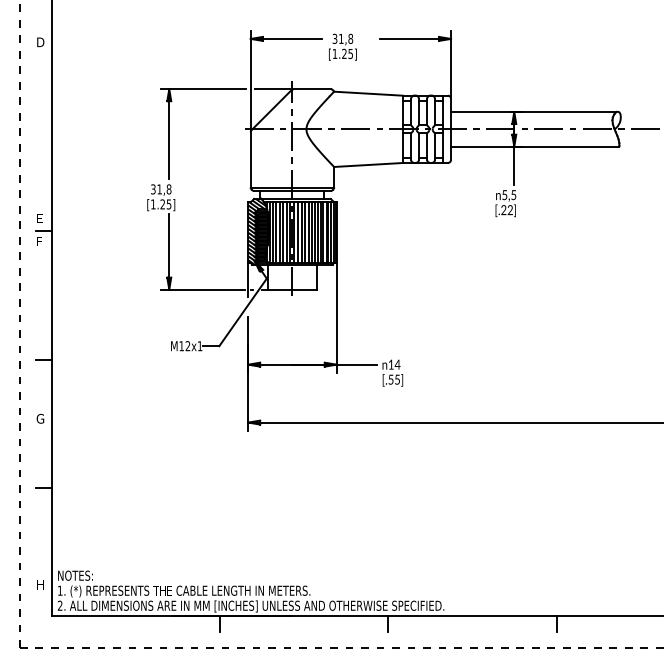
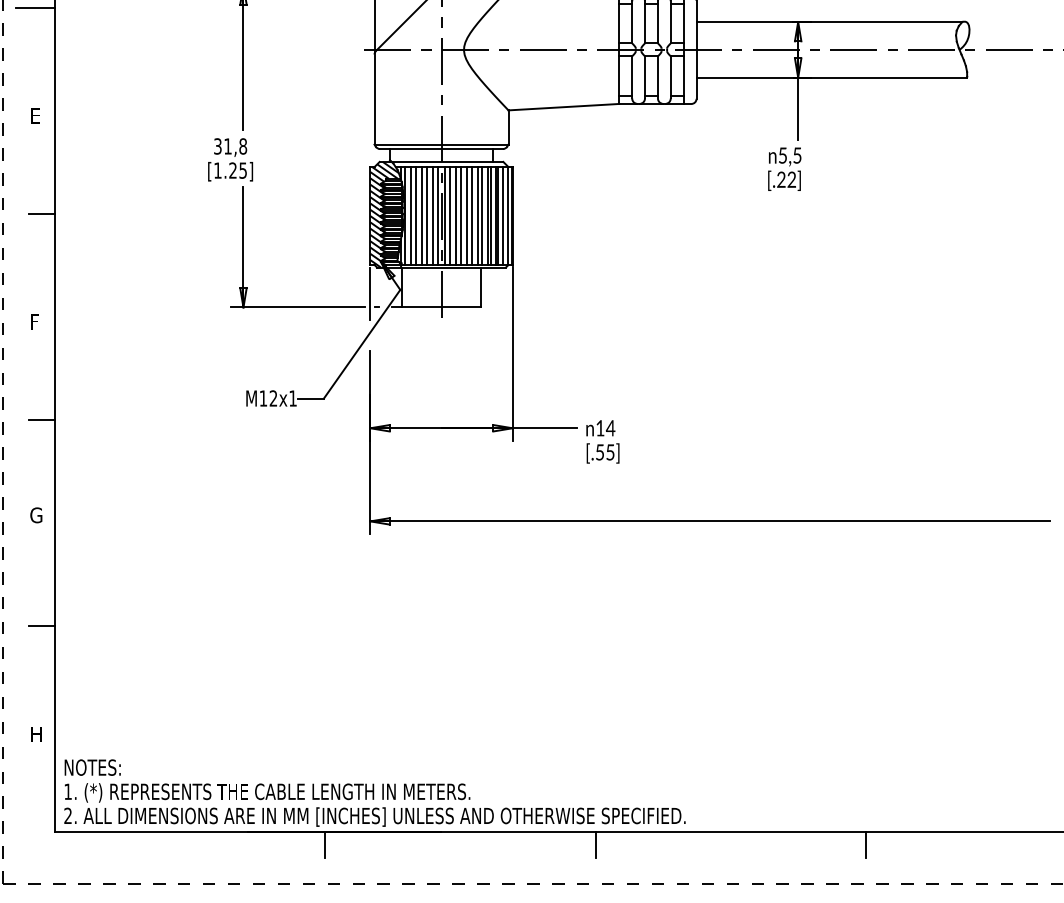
line: (39, 103) -> (34, 8), added
text: (39, 218) -> (34, 116), moved
text: (39, 241) -> (34, 321), moved
text: (40, 584) -> (36, 733), moved

